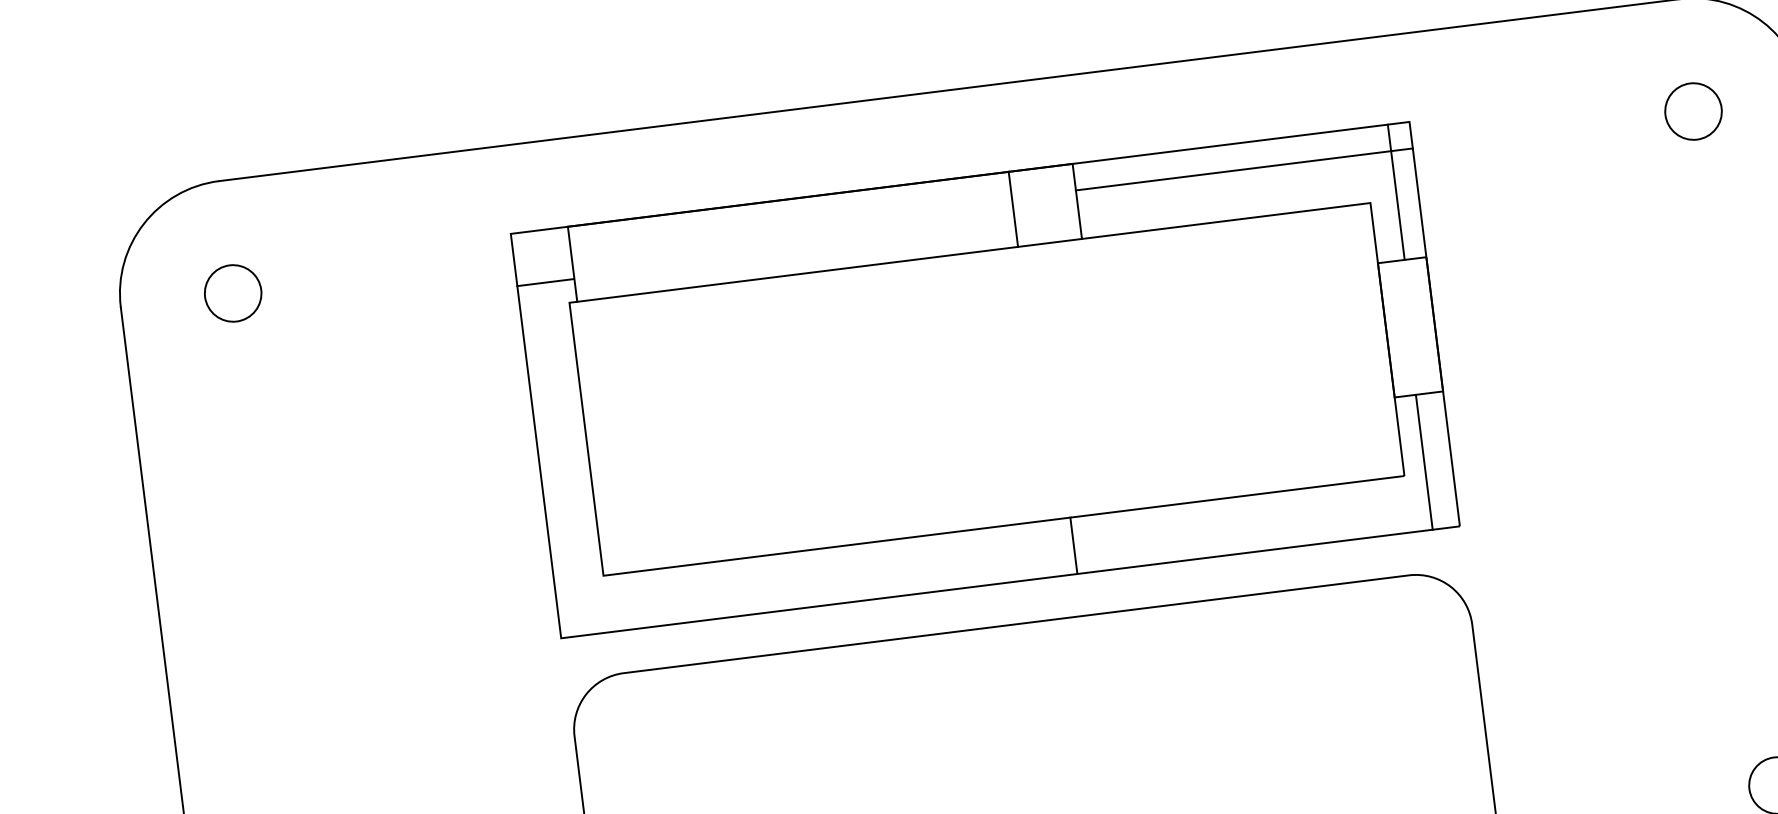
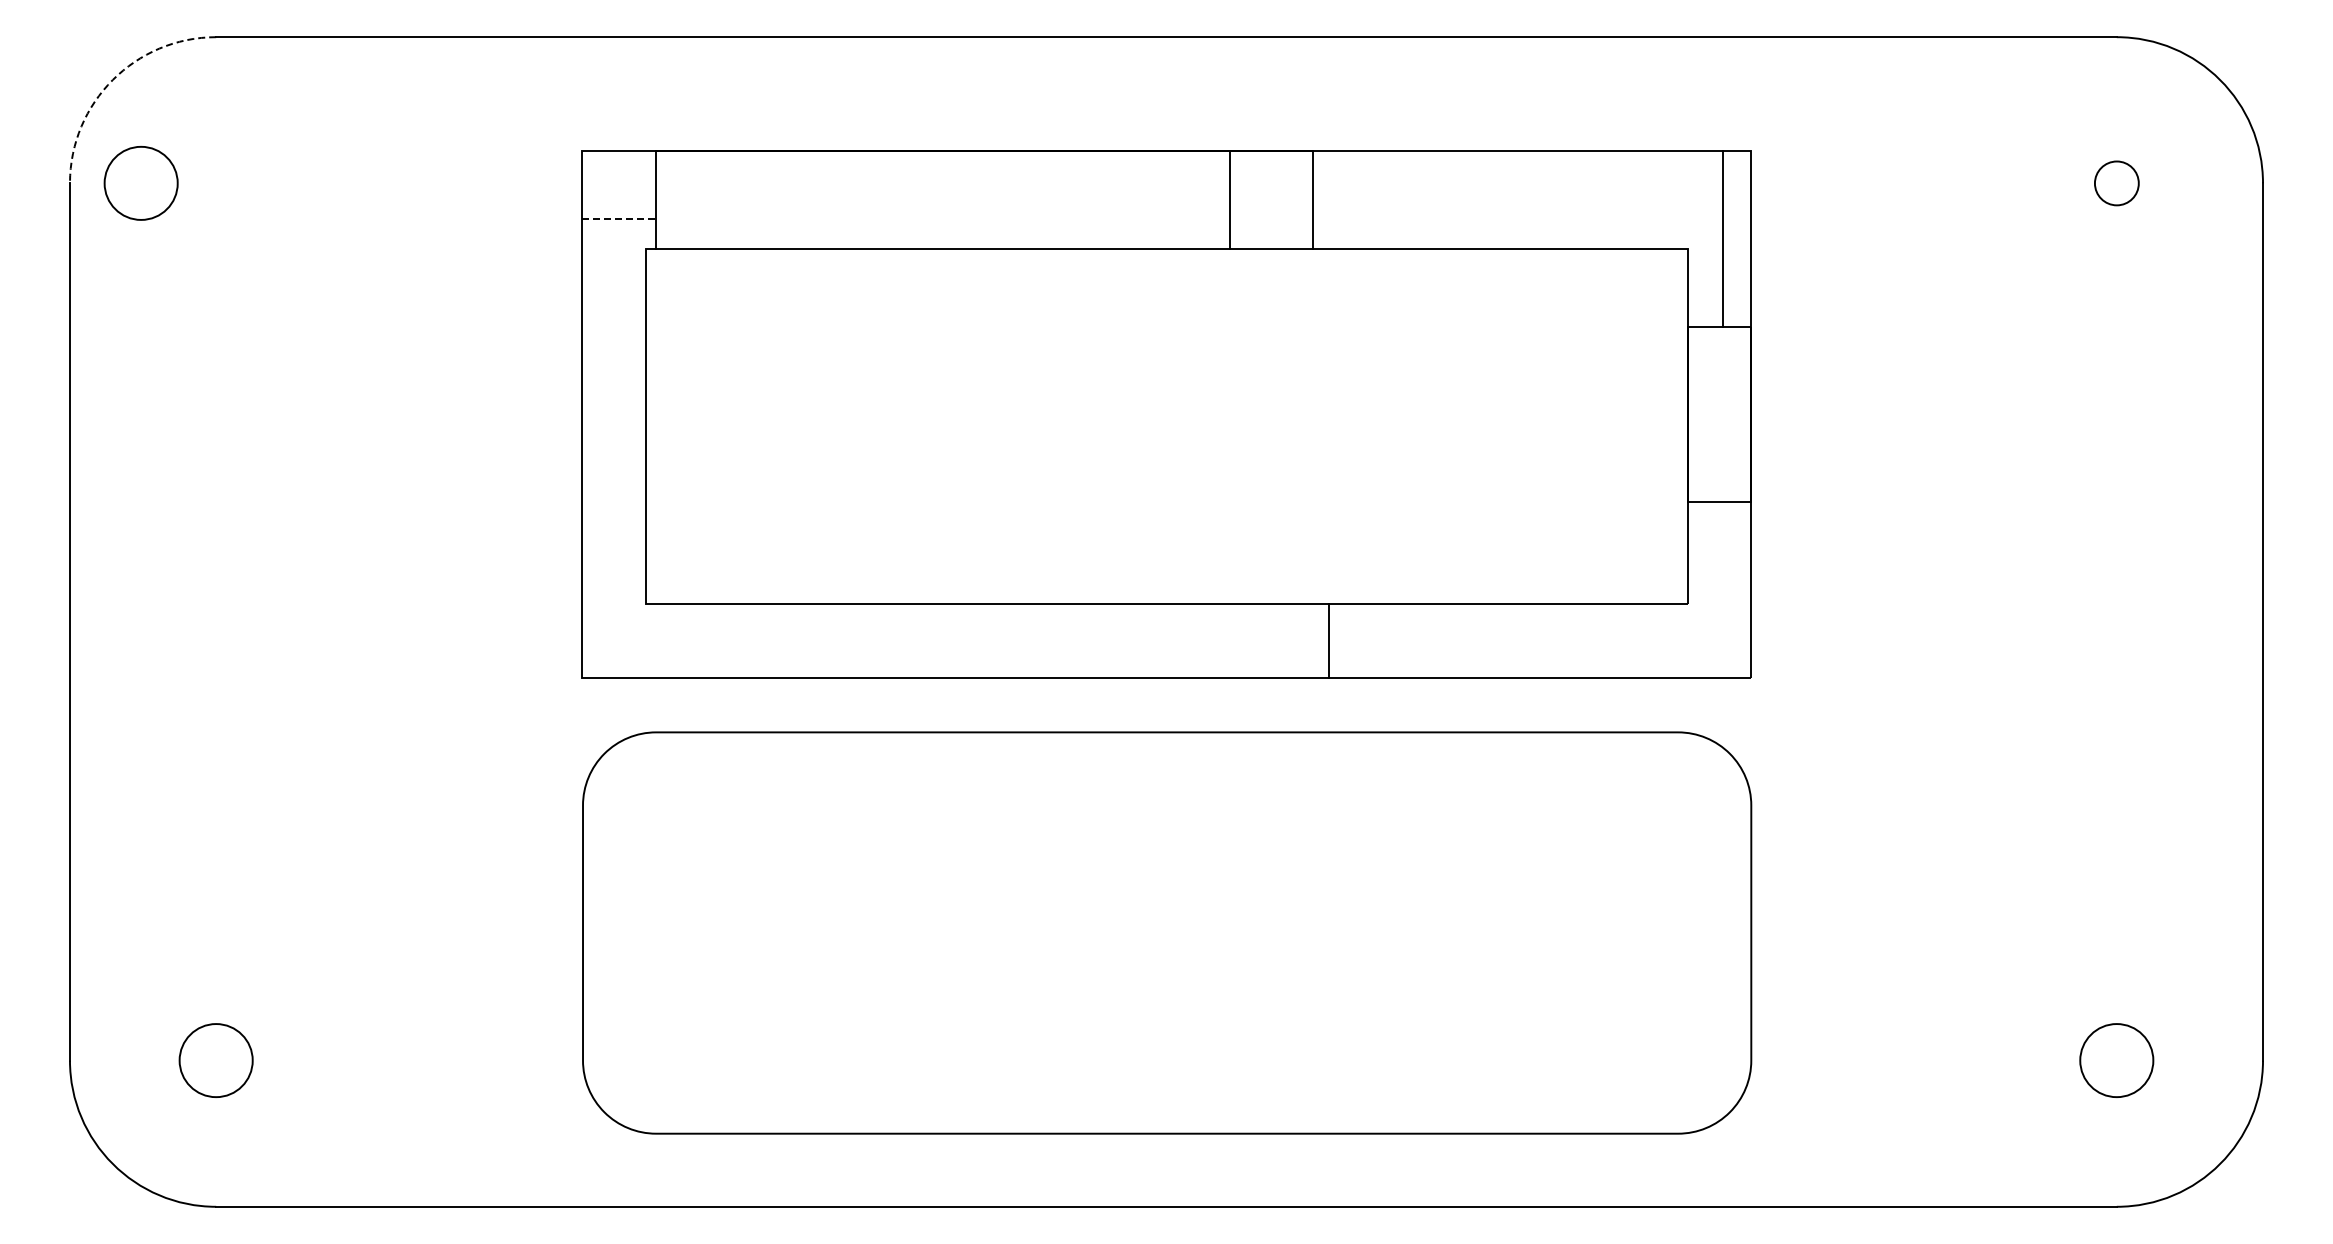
circle: (1693, 111) -> (2116, 183), size x0.6
line: (1244, 169) -> (1531, 185), removed
arc: (143, 224) -> (112, 80), solid -> dashed
line: (545, 282) -> (618, 219), solid -> dashed
circle: (232, 293) -> (140, 183), moved
line: (1424, 462) -> (1715, 589), removed
line: (1073, 545) -> (1329, 640), moved

